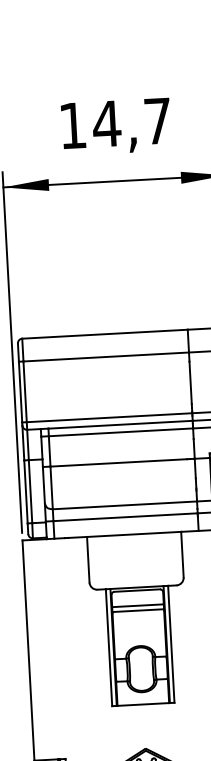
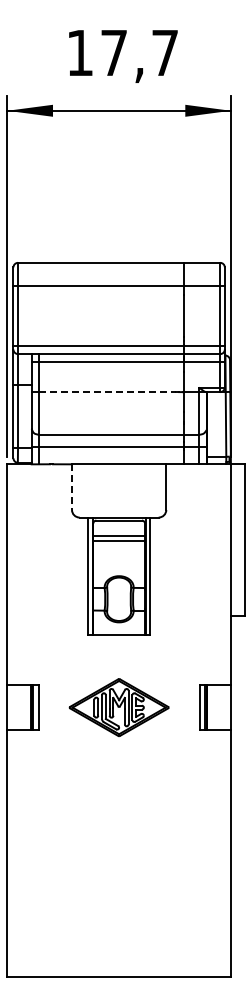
text: (107, 123) -> (114, 52), 14,7 -> 17,7
line: (119, 463) -> (108, 392), solid -> dashed
line: (88, 560) -> (72, 487), solid -> dashed

